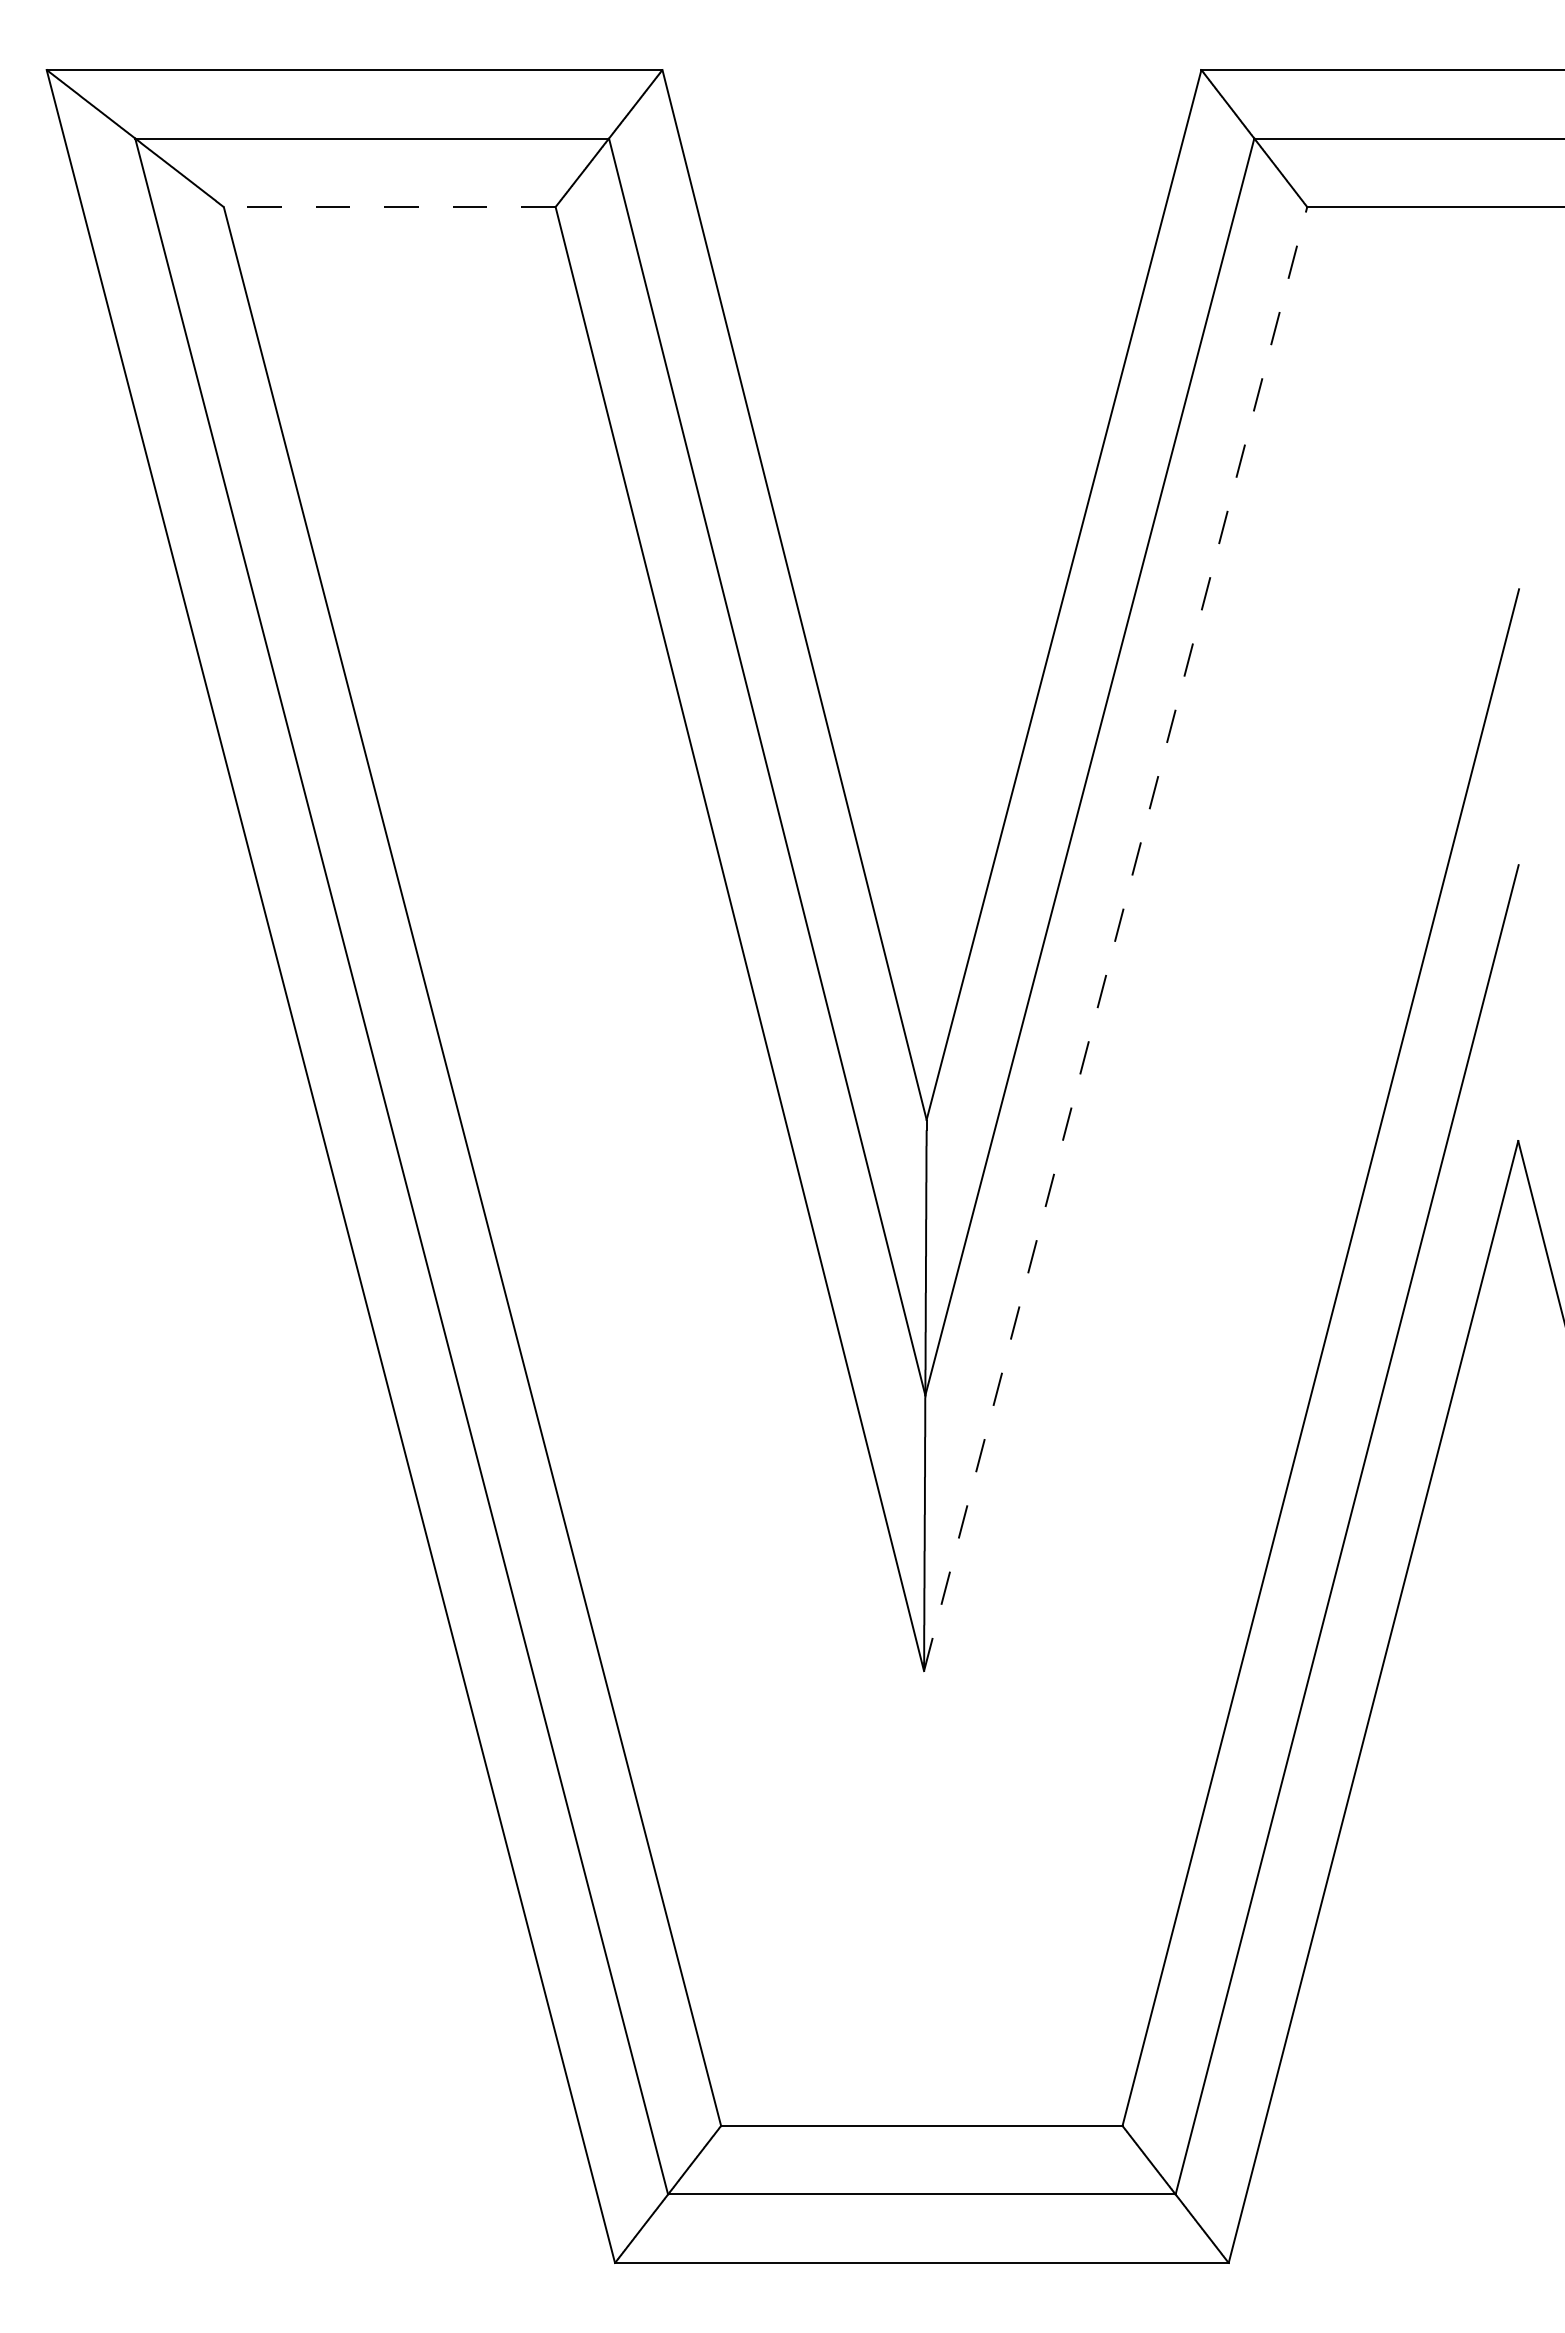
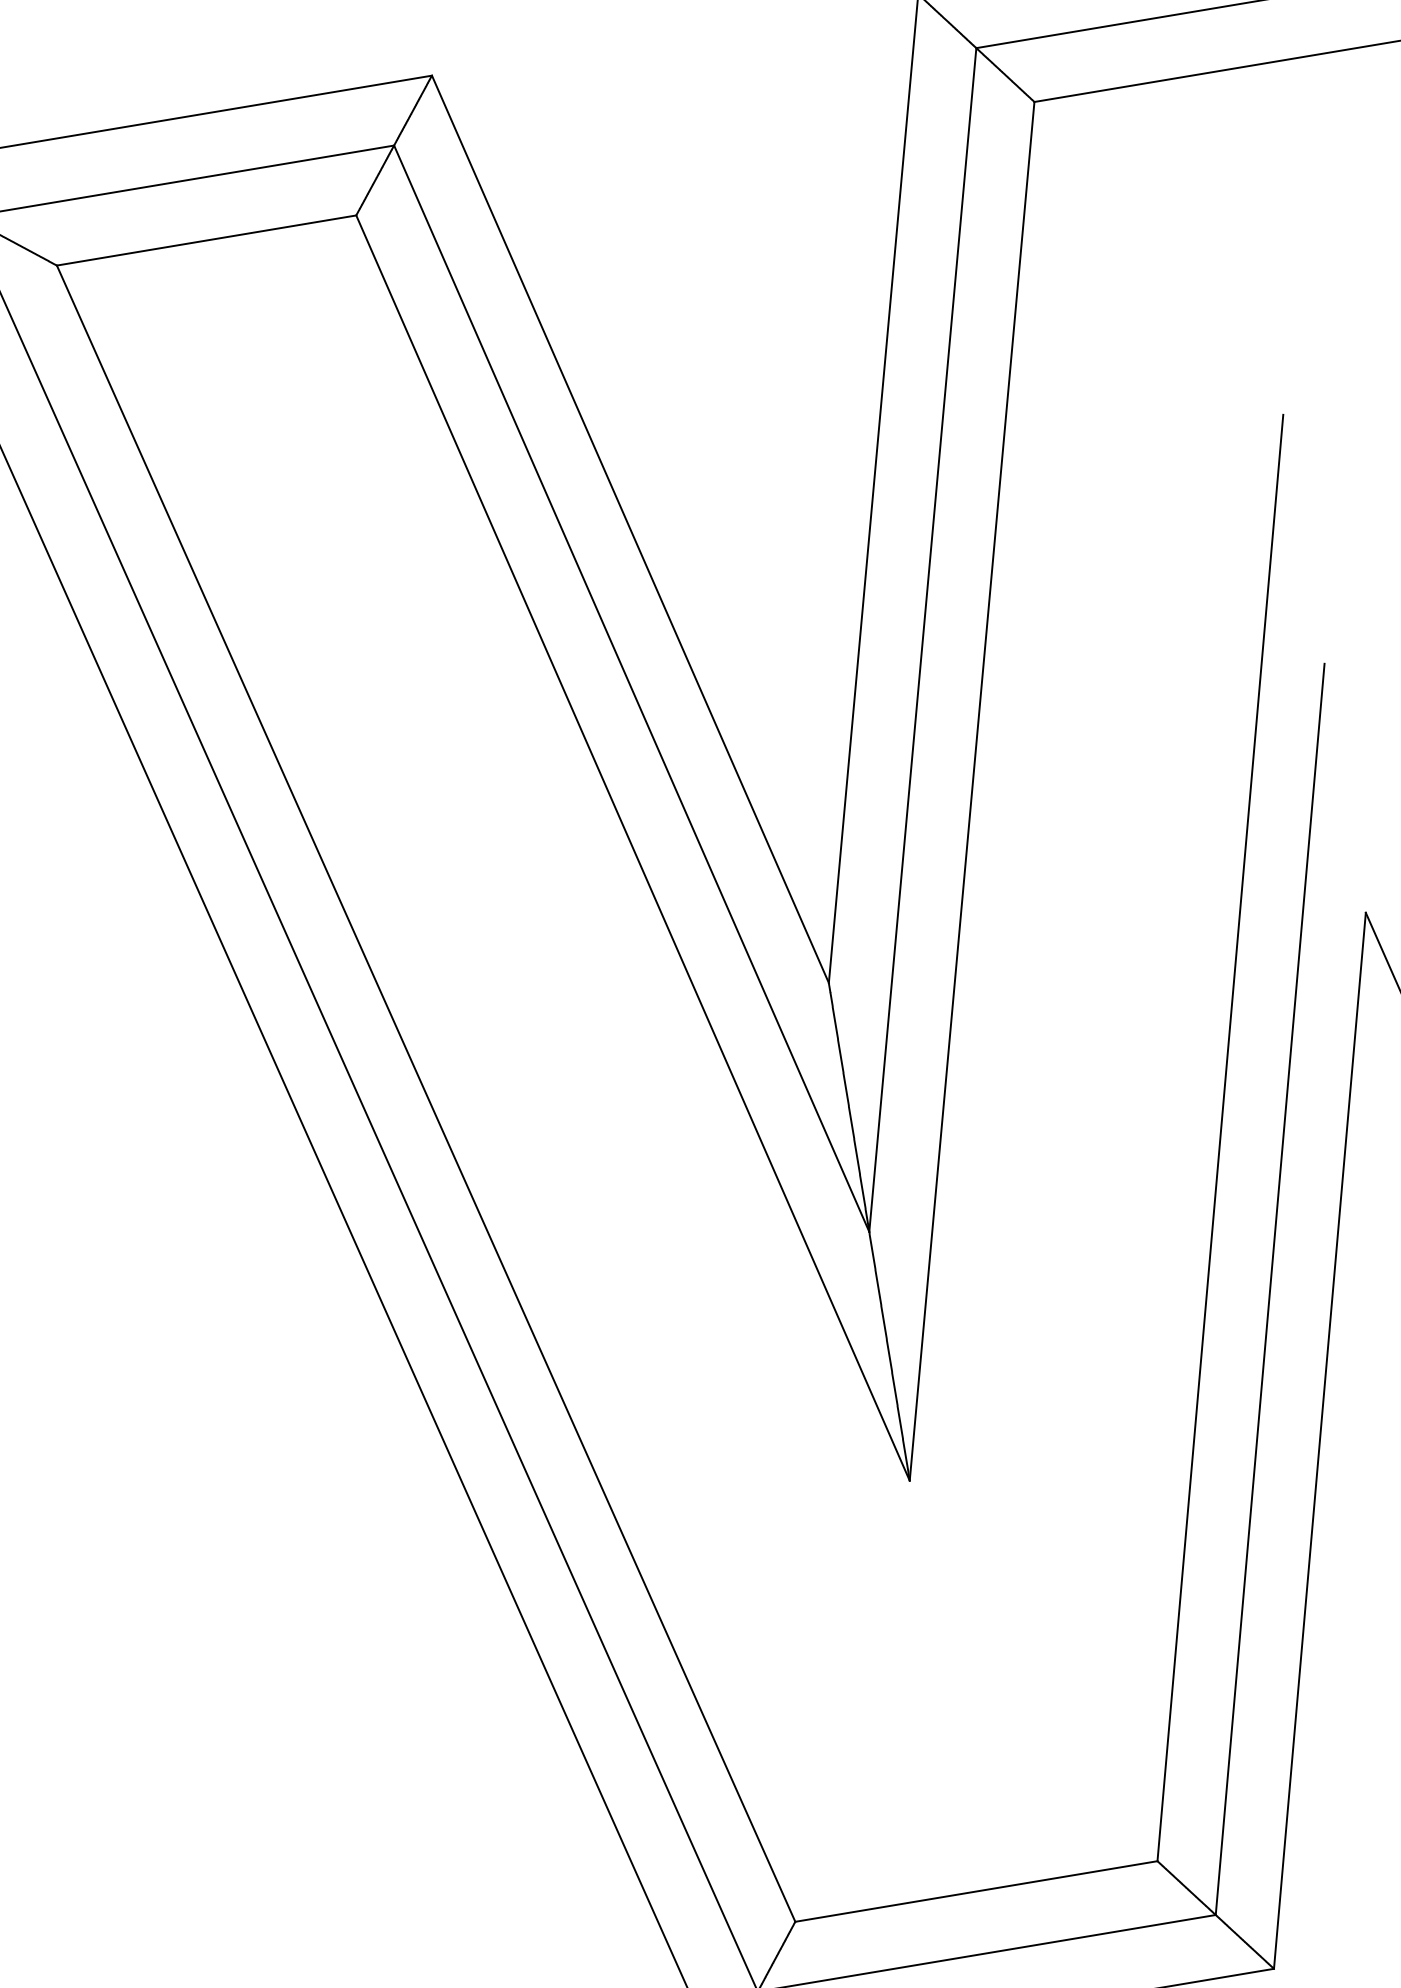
line: (389, 207) -> (206, 240), dashed -> solid
line: (1115, 939) -> (972, 791), dashed -> solid

